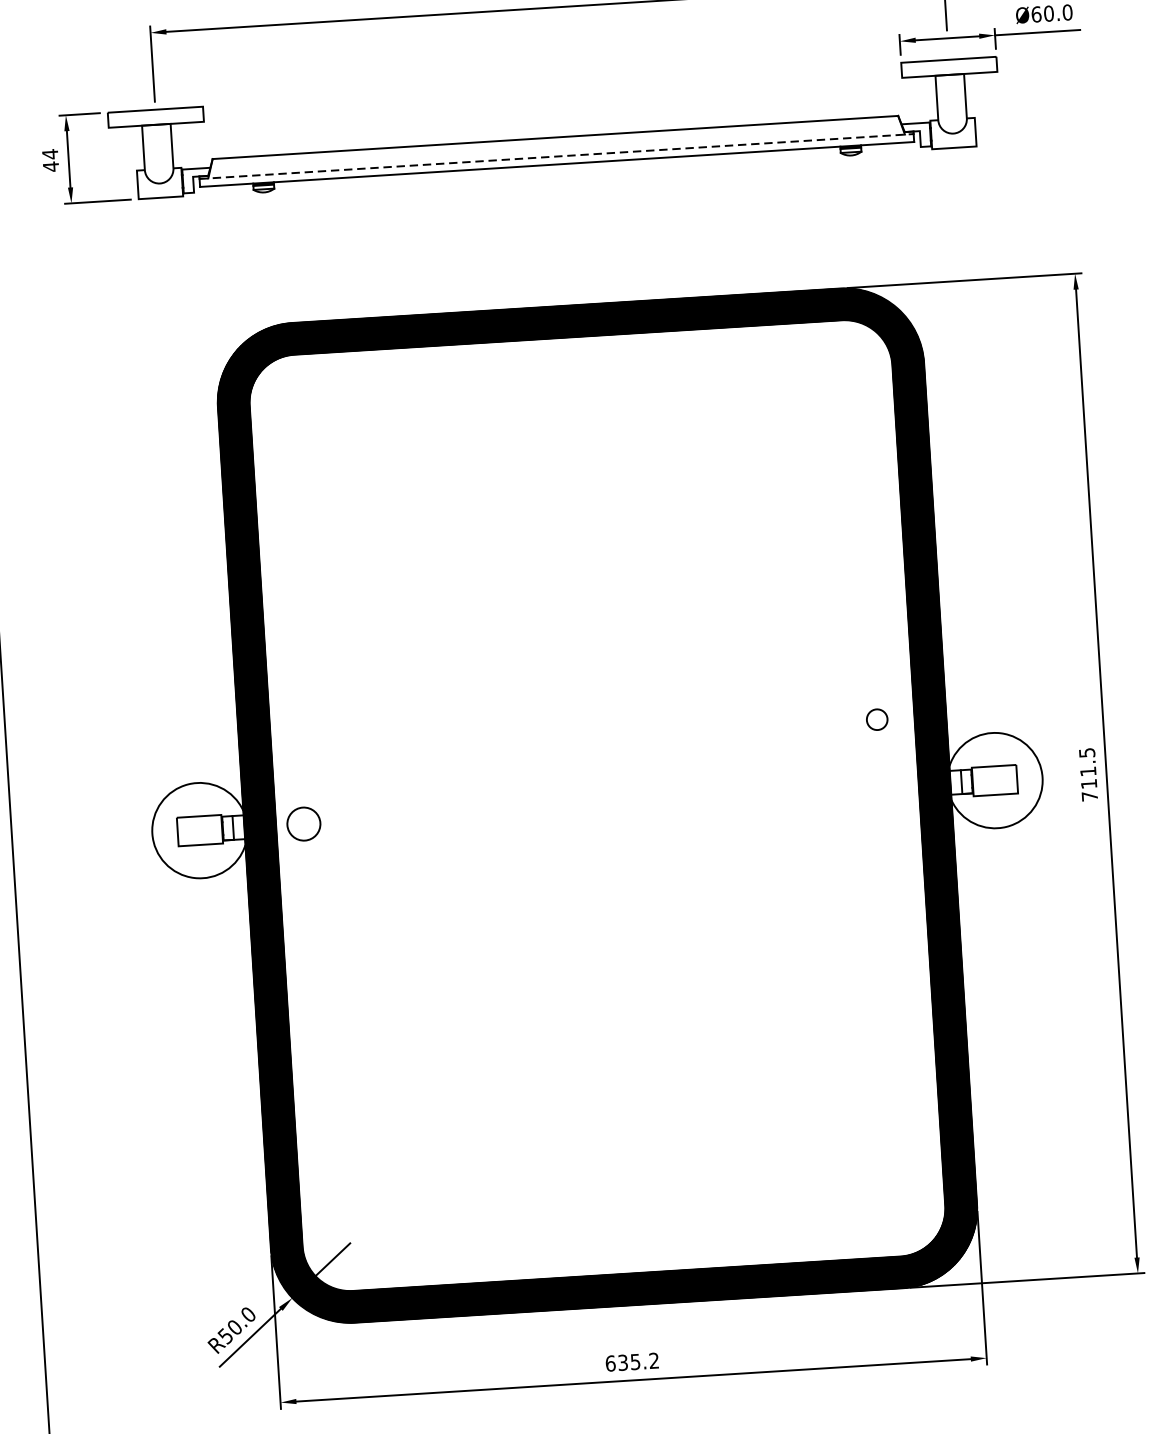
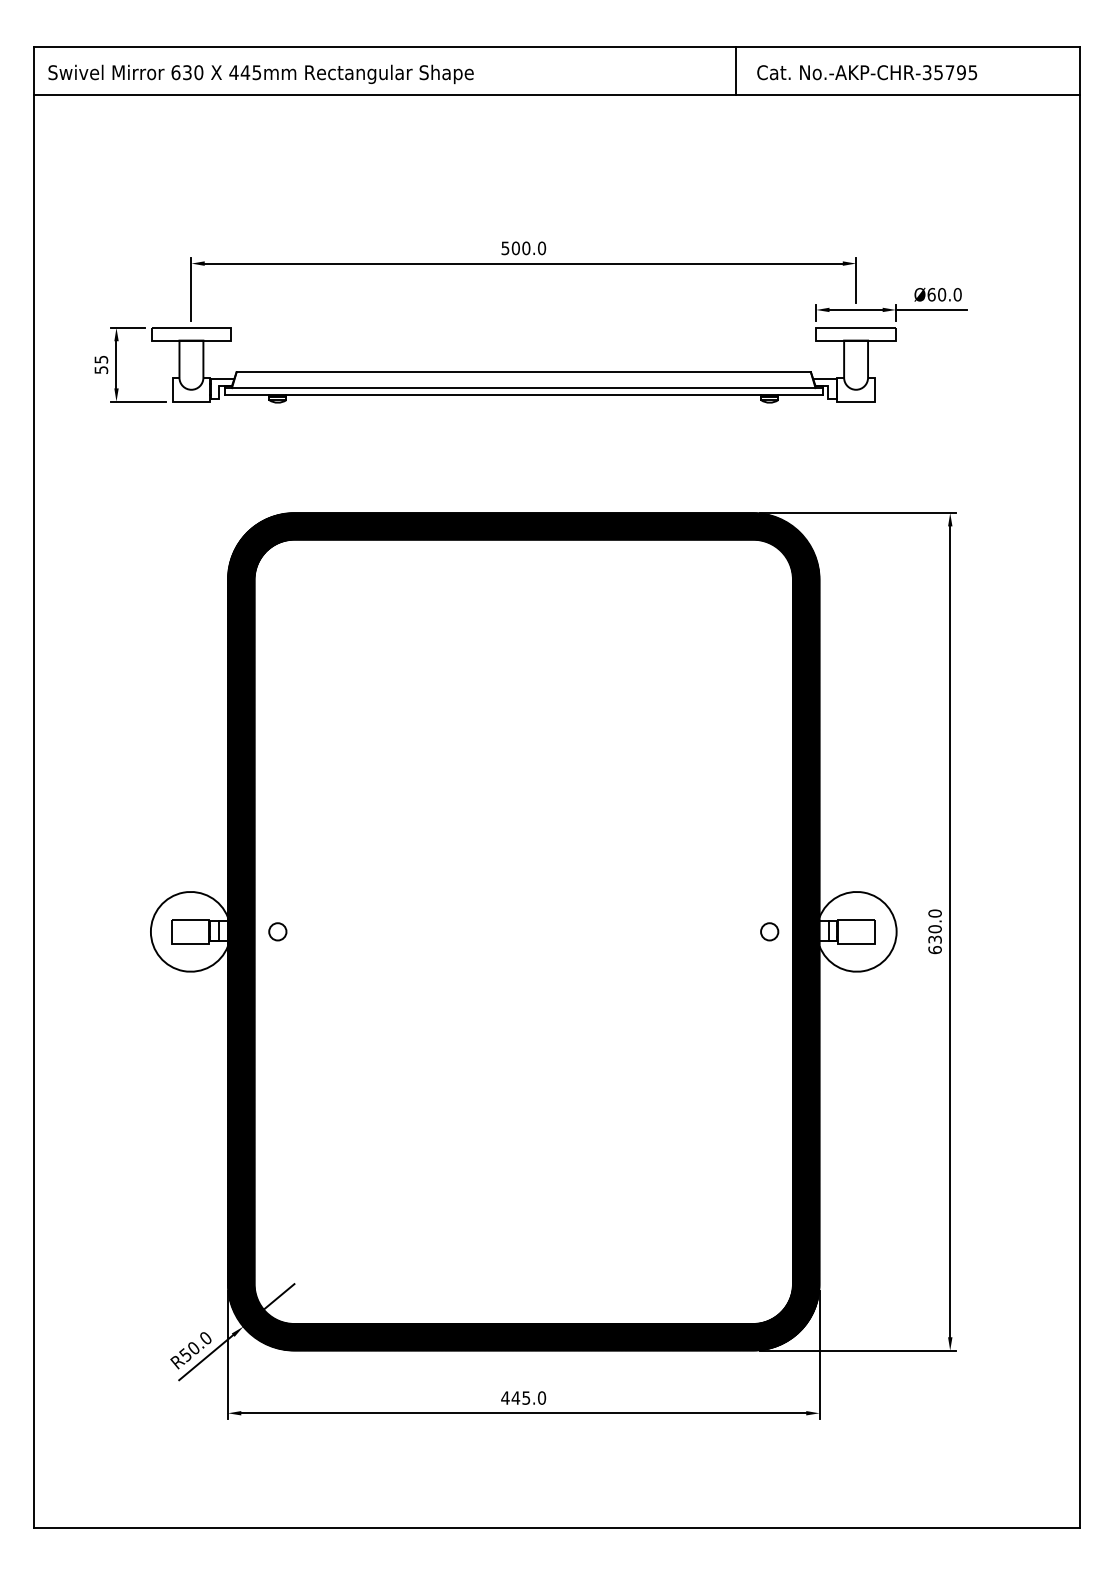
line: (557, 156) -> (524, 388), dashed -> solid
text: (50, 160) -> (101, 364), 44 -> 55
circle: (876, 719) -> (769, 931), moved
text: (1087, 774) -> (934, 931), 711.5 -> 630.0
circle: (303, 823) -> (277, 931), size x0.62
text: (632, 1361) -> (523, 1397), 635.2 -> 445.0

